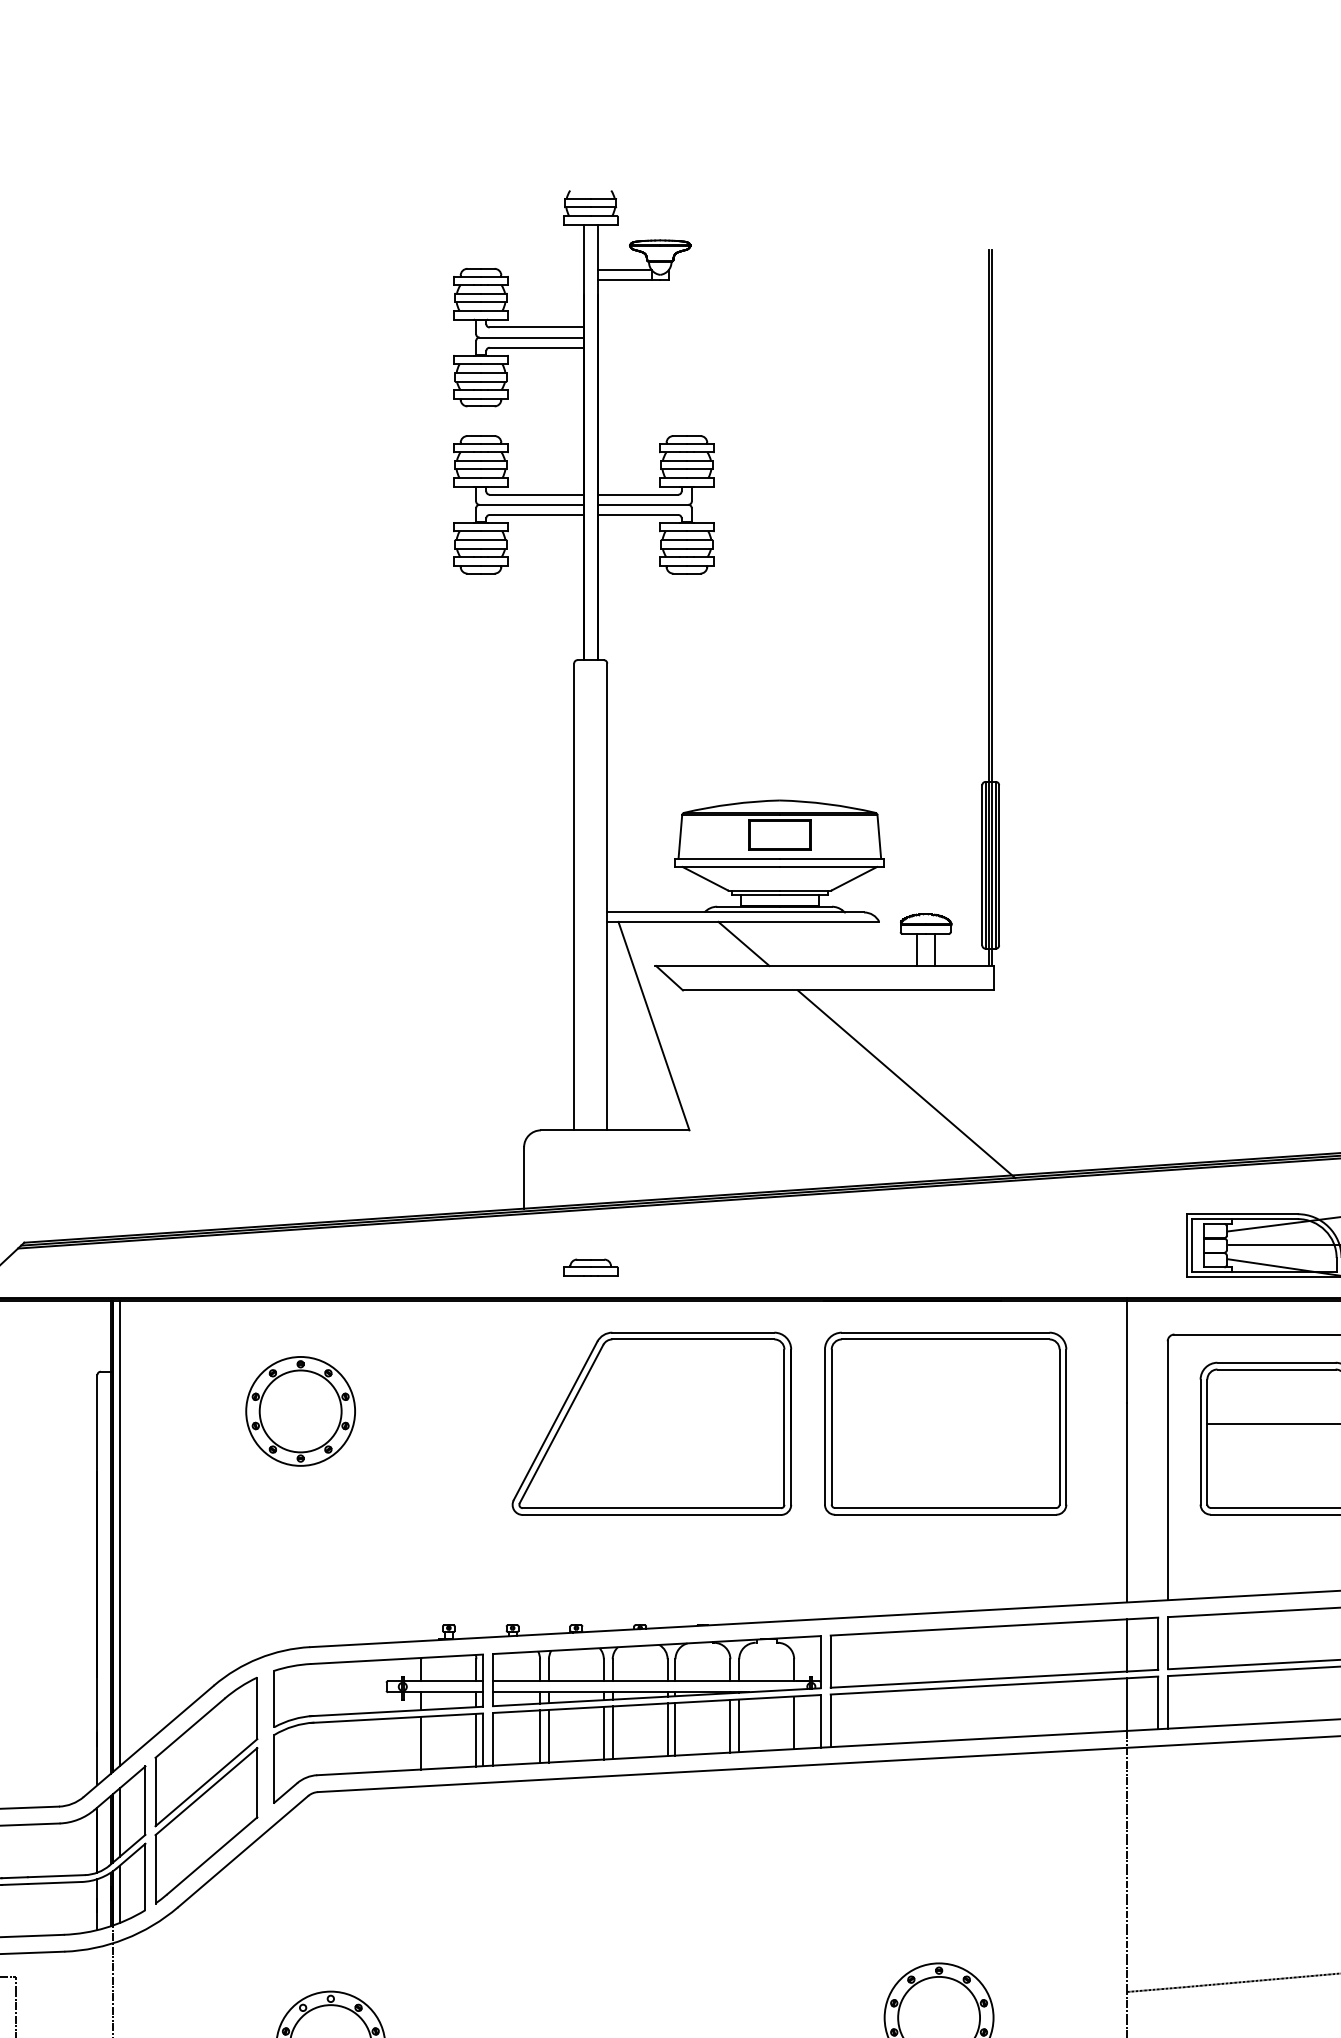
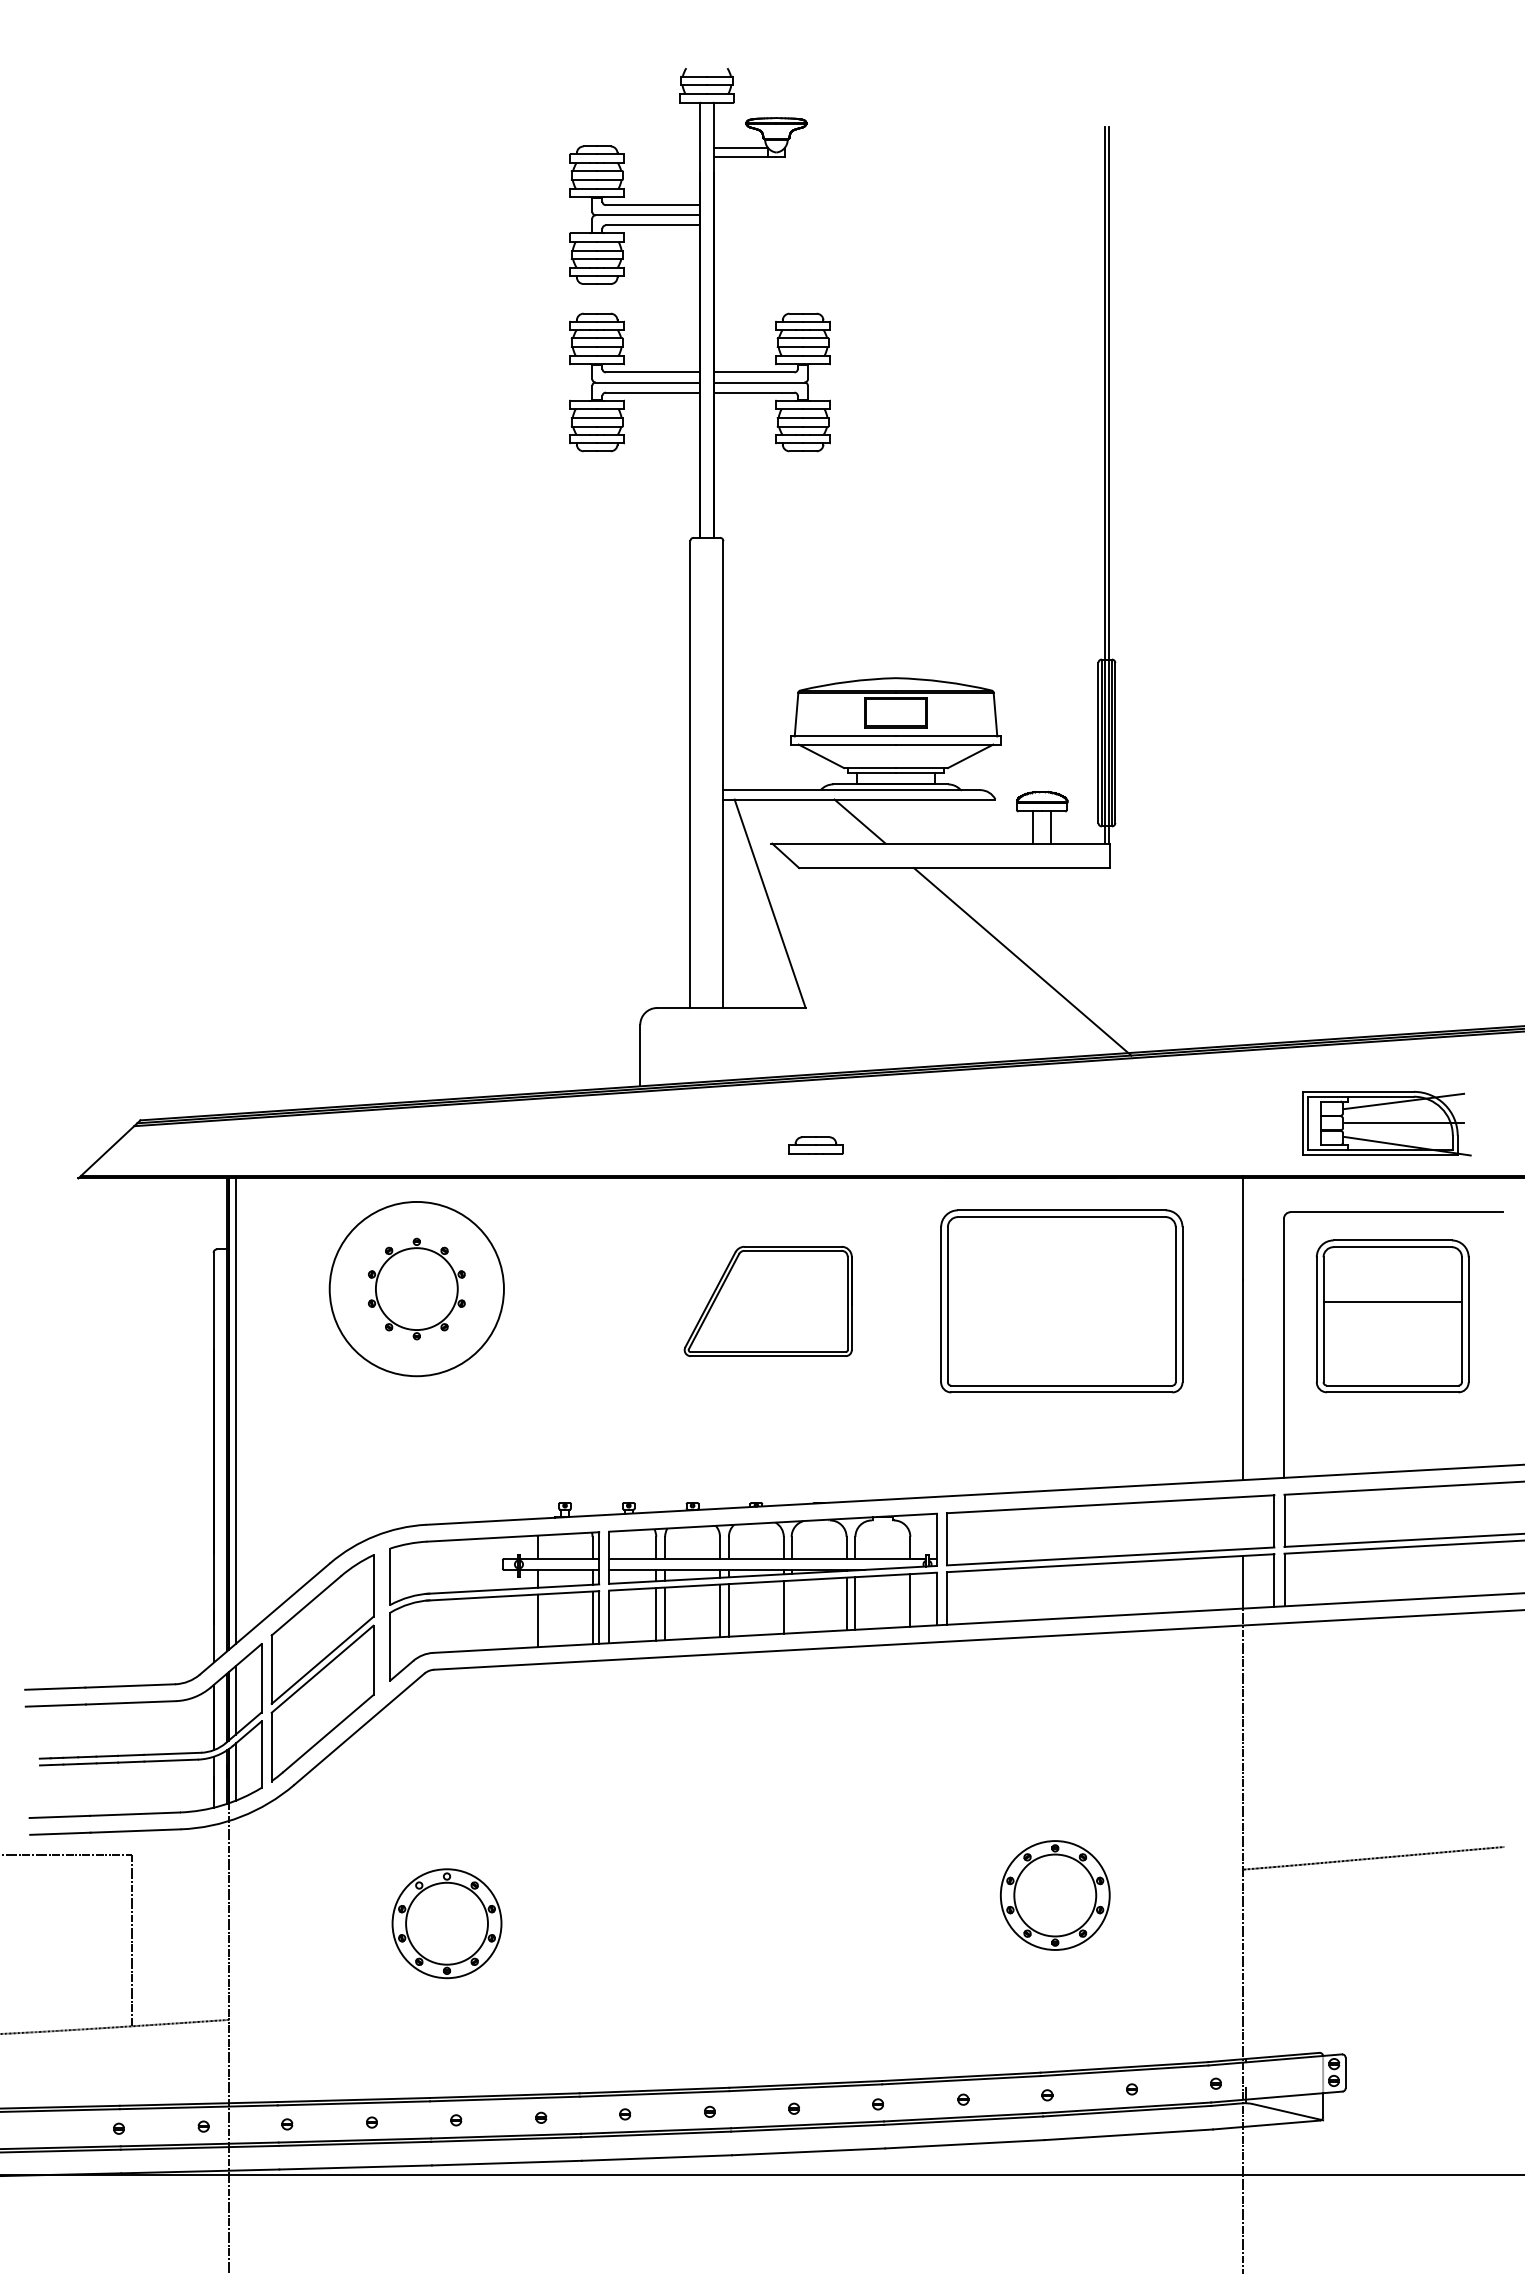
part: (590, 1267) -> (815, 1145), moved
circle: (300, 1410) -> (416, 1288), size x1.6
part: (652, 1423) -> (768, 1301), size x0.6
line: (1127, 1645) -> (1243, 1523), removed
line: (675, 1728) -> (791, 1606), removed

